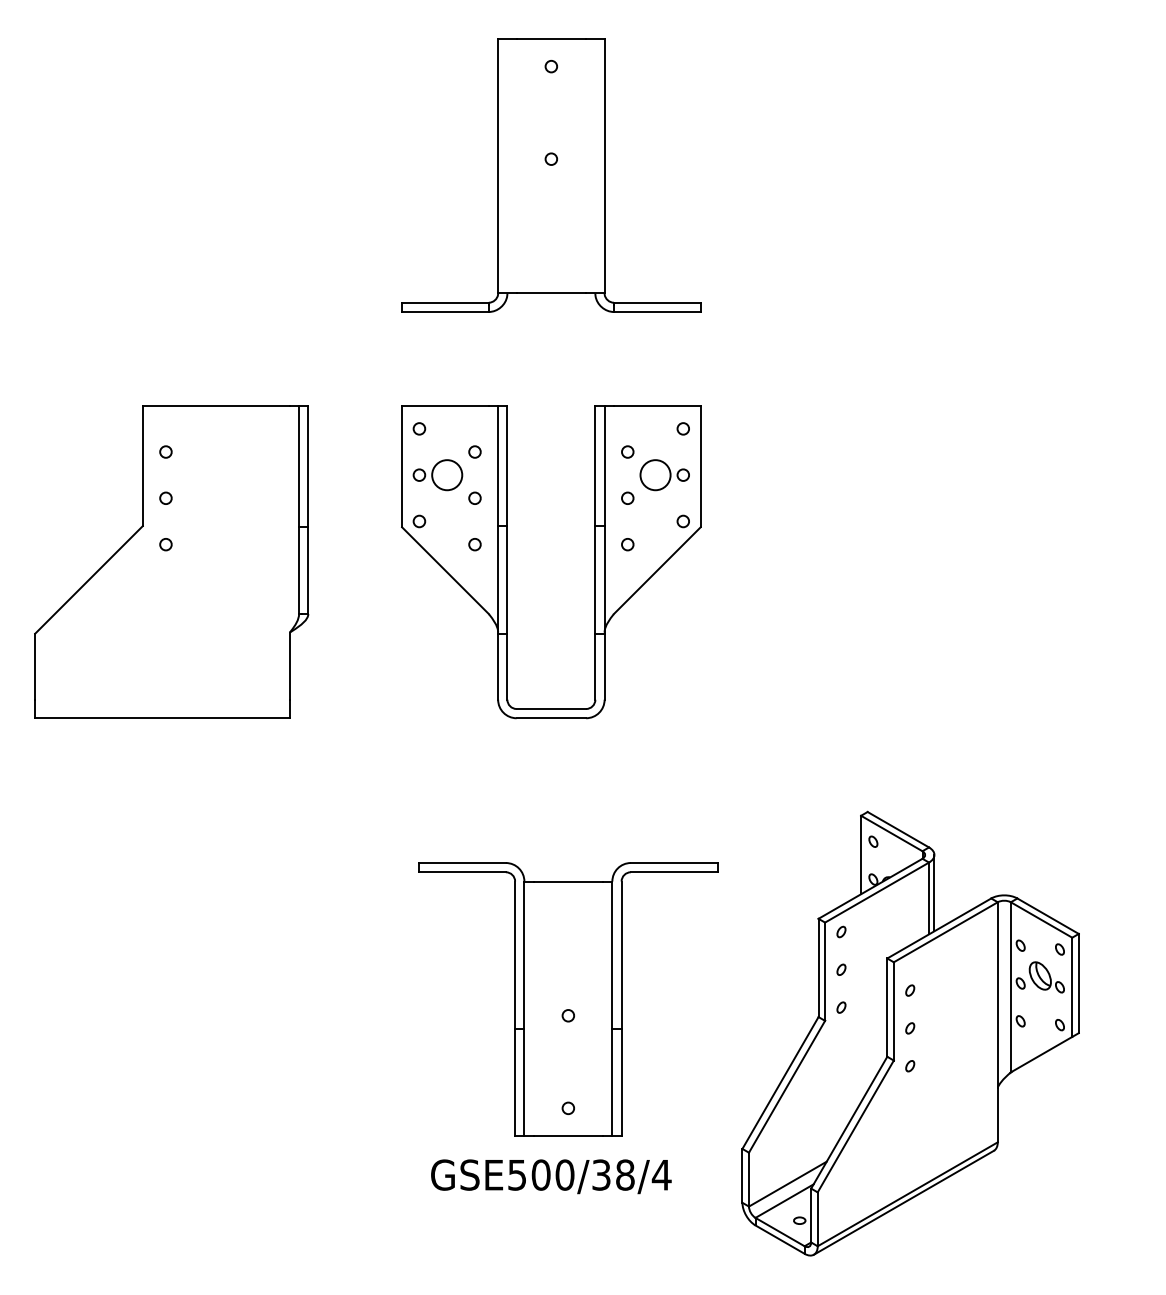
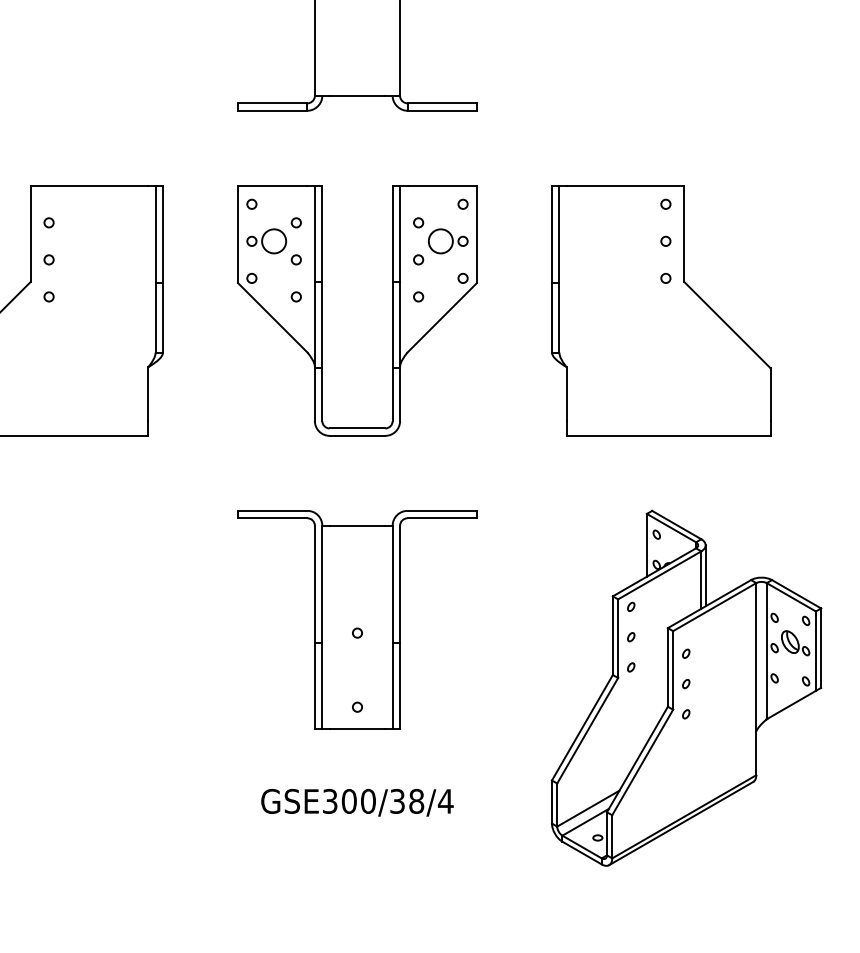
part: (930, 561) -> (660, 310), added
part: (568, 999) -> (357, 620), moved
part: (910, 1033) -> (686, 688), moved
text: (517, 1174) -> (330, 800), GSE500/38/4 -> GSE300/38/4

